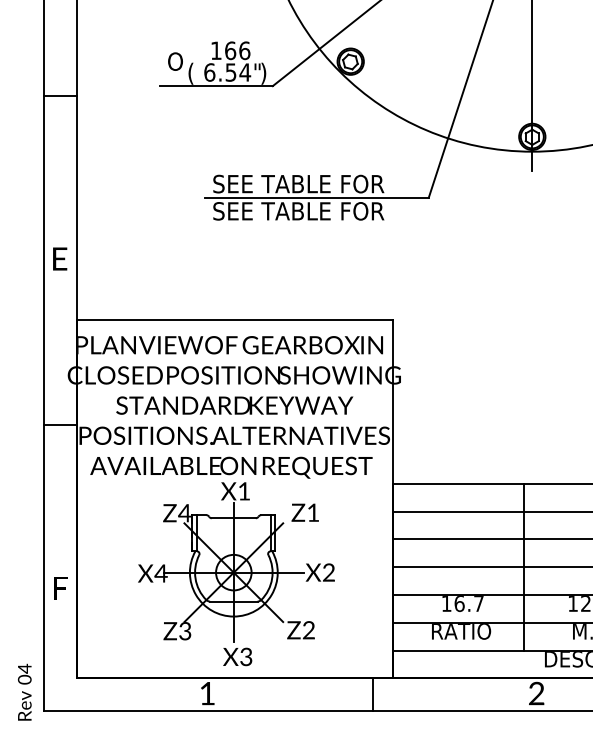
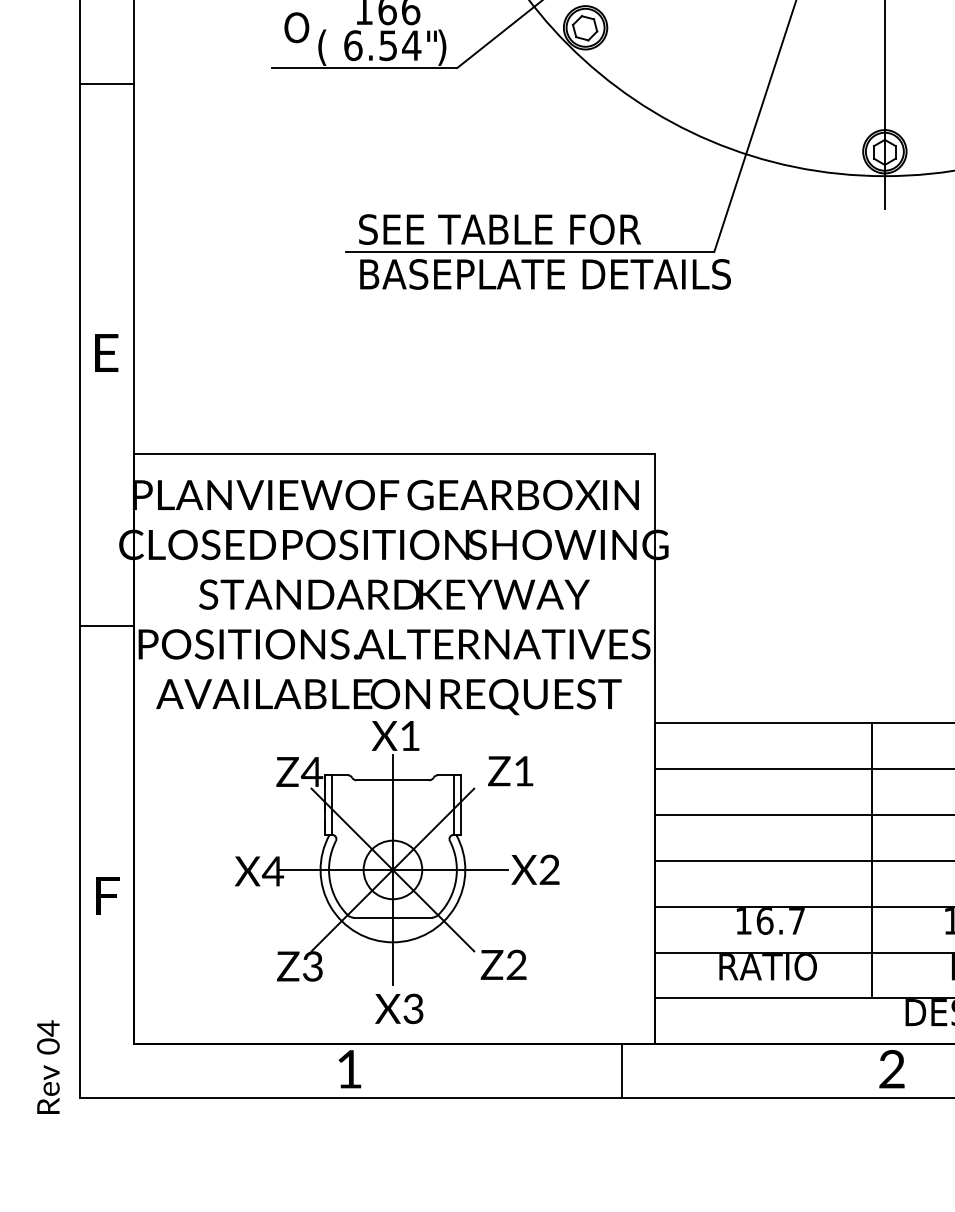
text: (325, 211) -> (544, 274), SEE TABLE FOR -> BASEPLATE DETAILS

